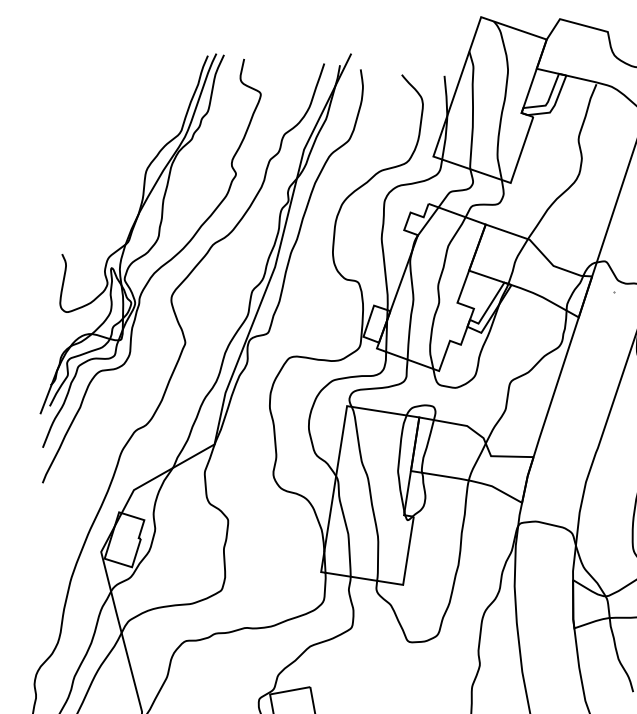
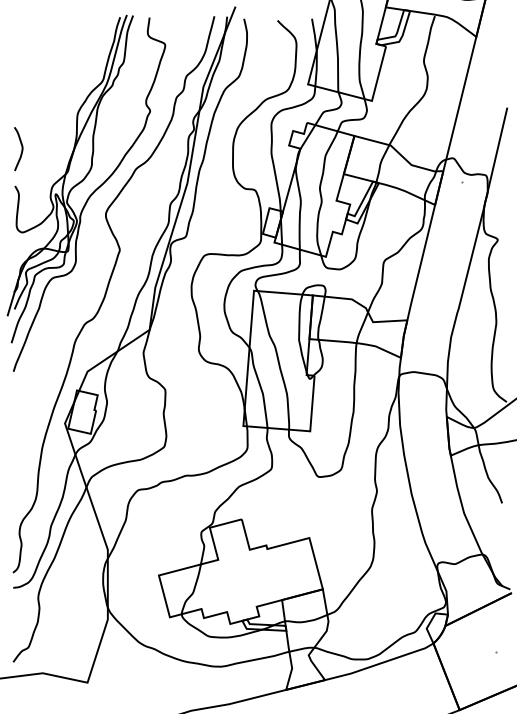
curve: (73, 209) -> (21, 149), added

